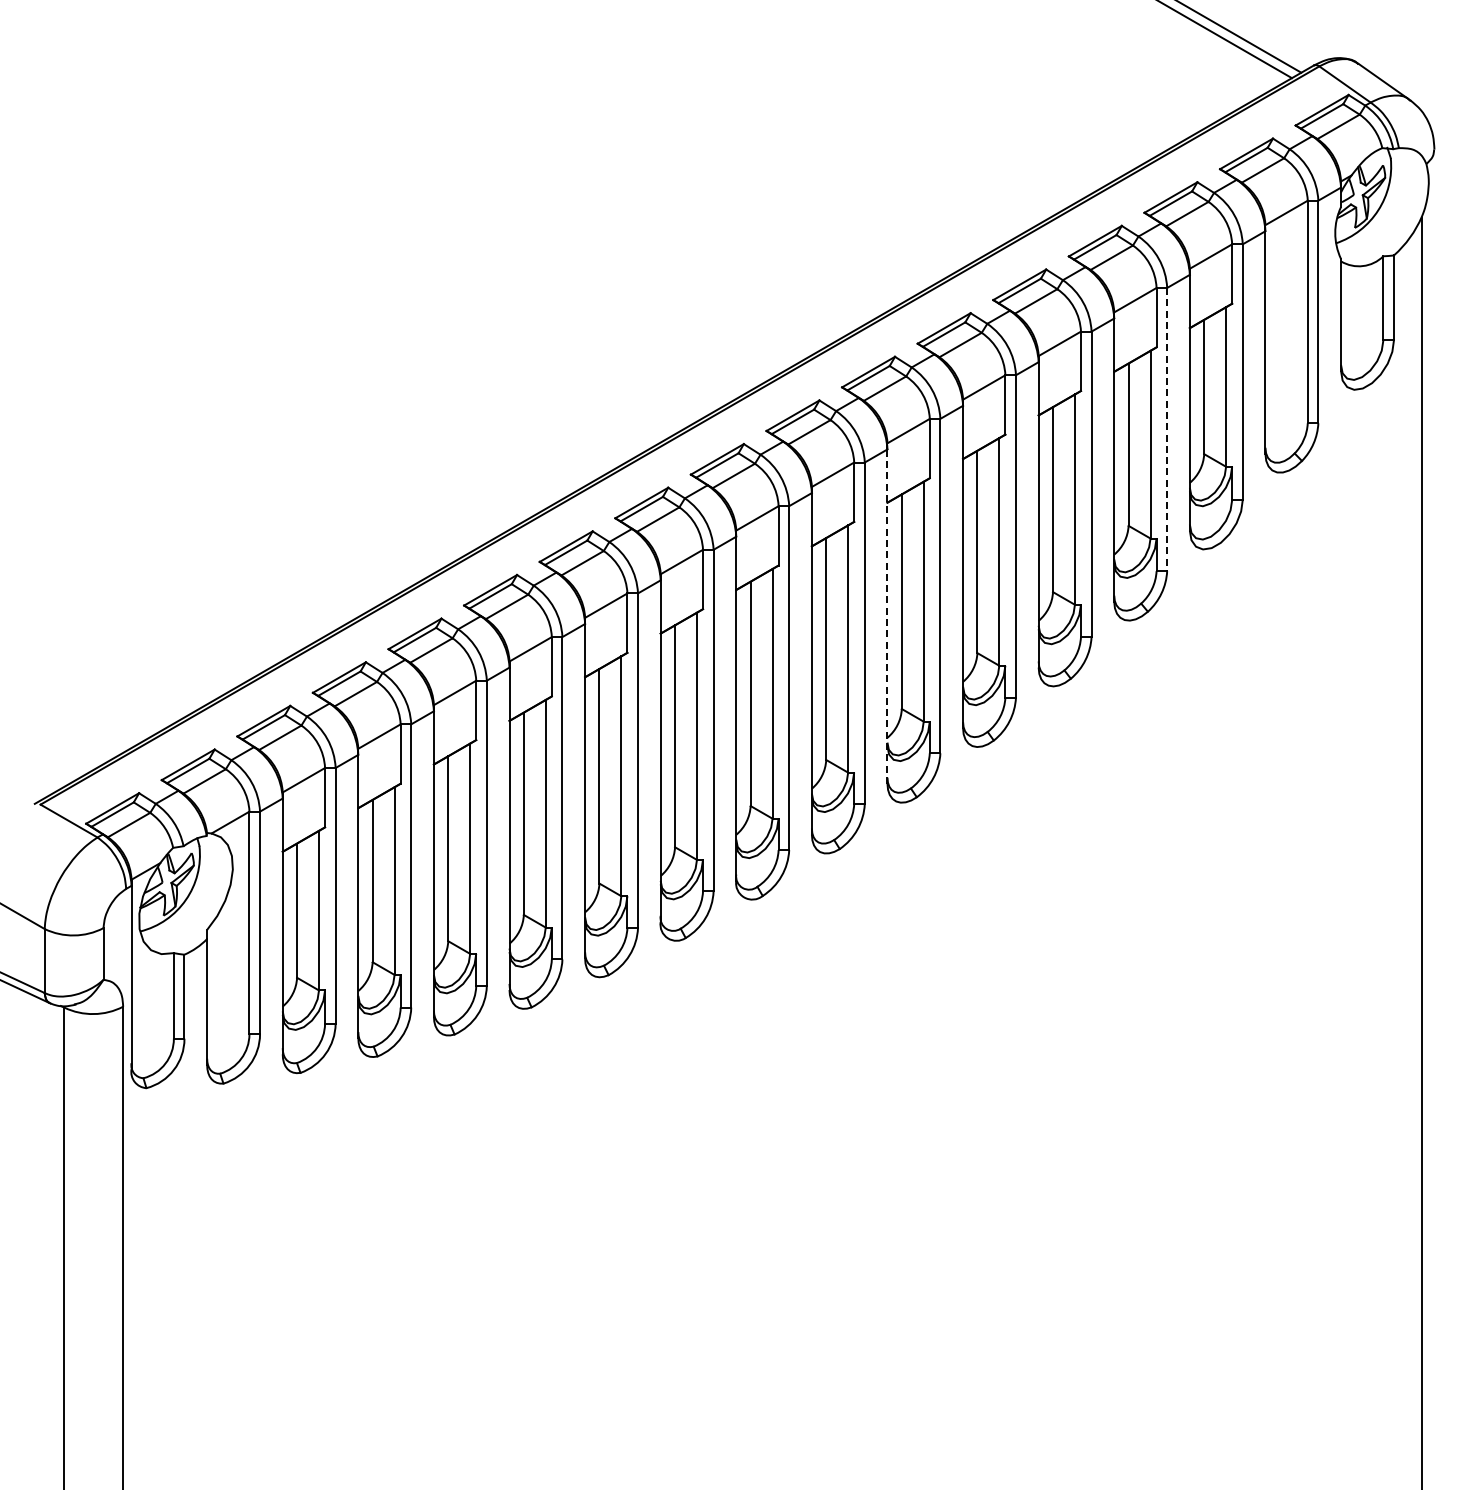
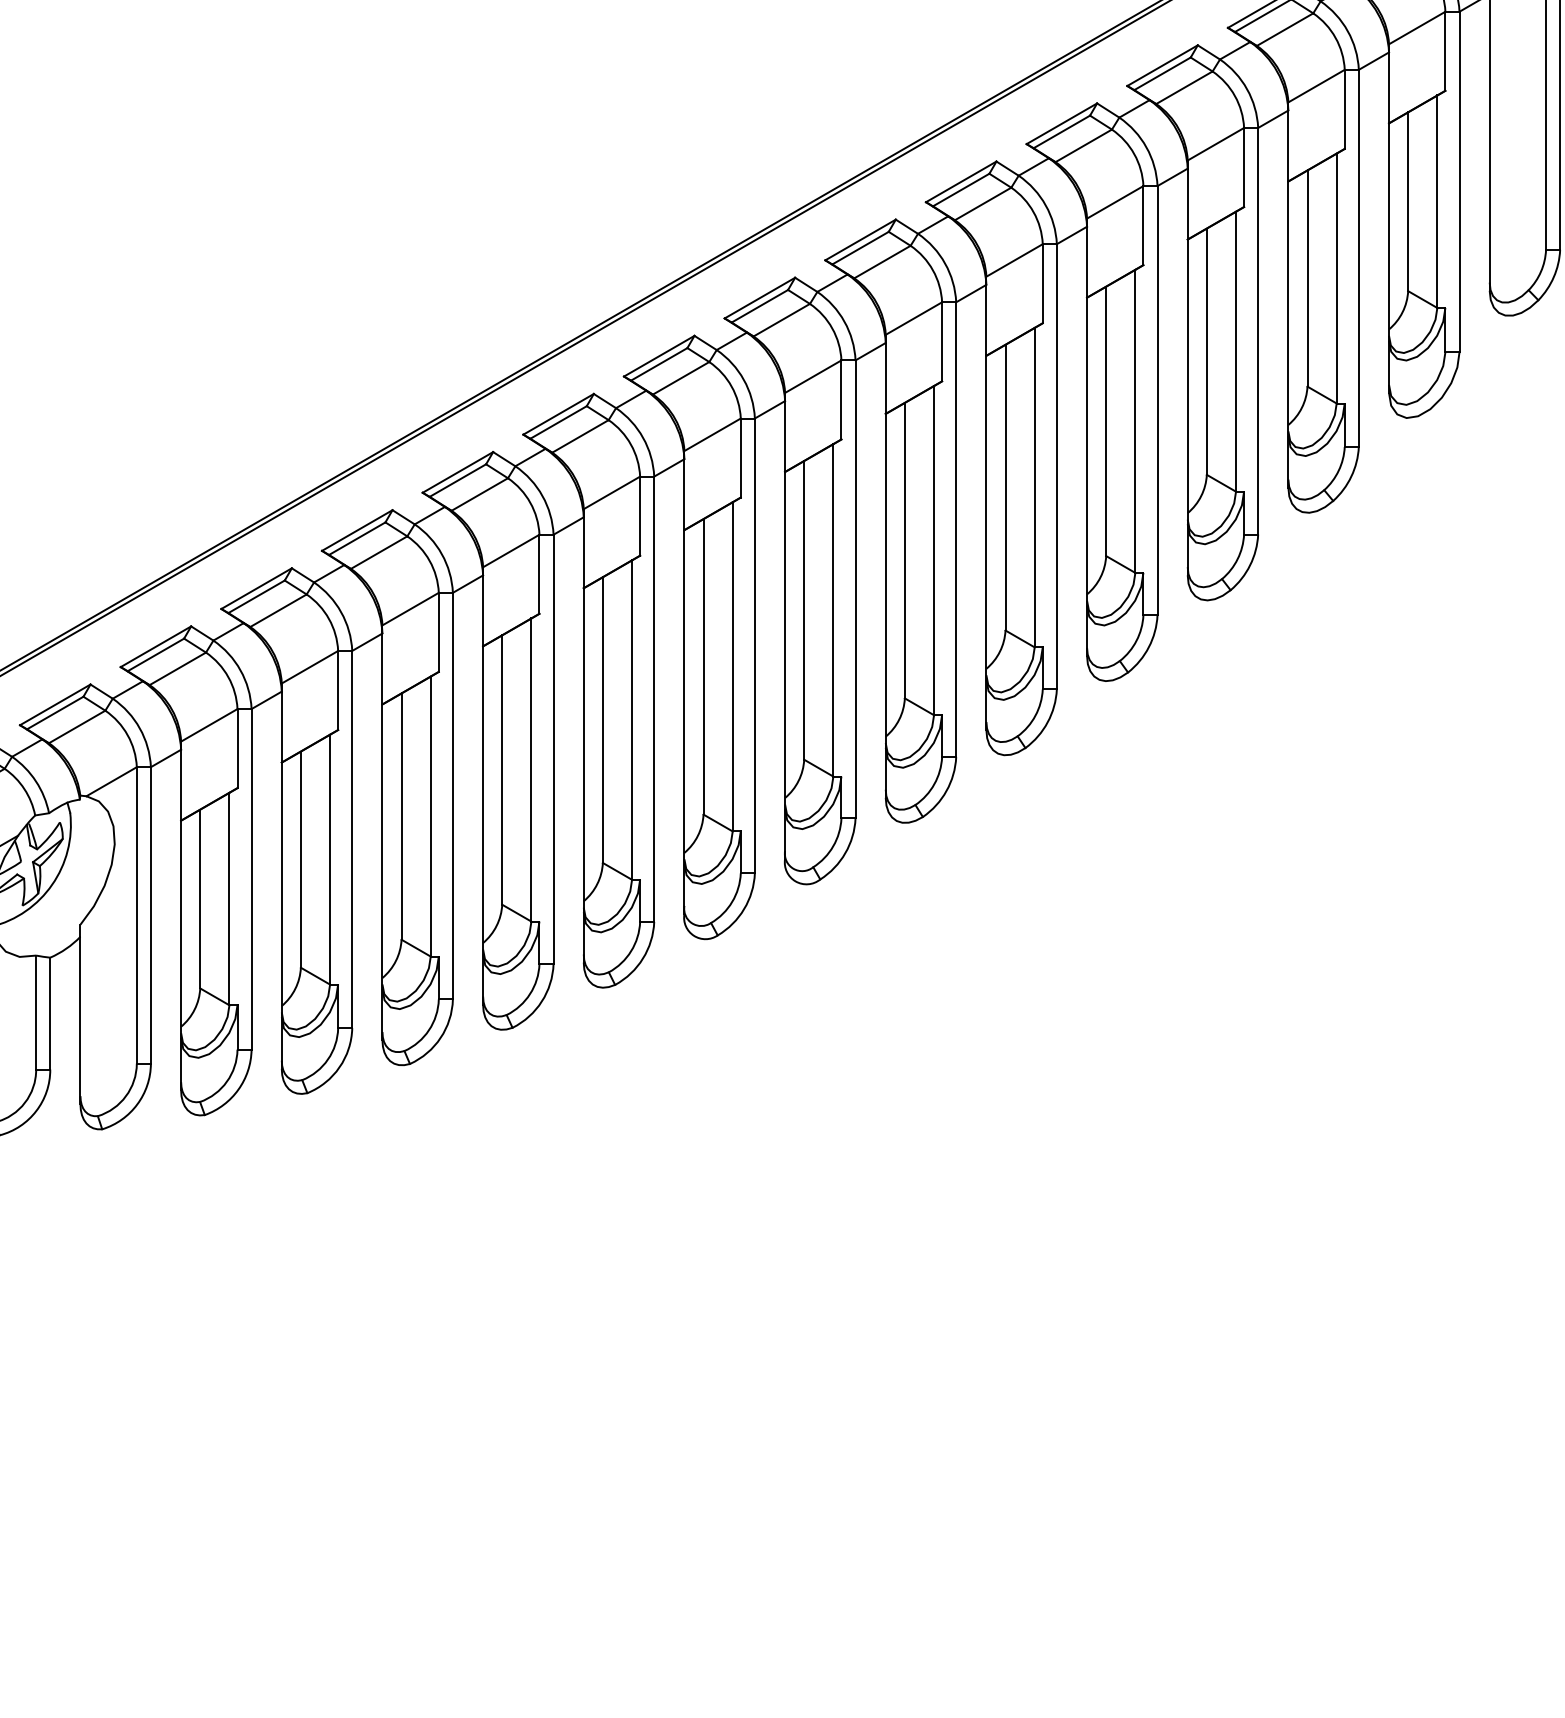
line: (1167, 429) -> (1359, 258), dashed -> solid
line: (887, 616) -> (986, 507), dashed -> solid

